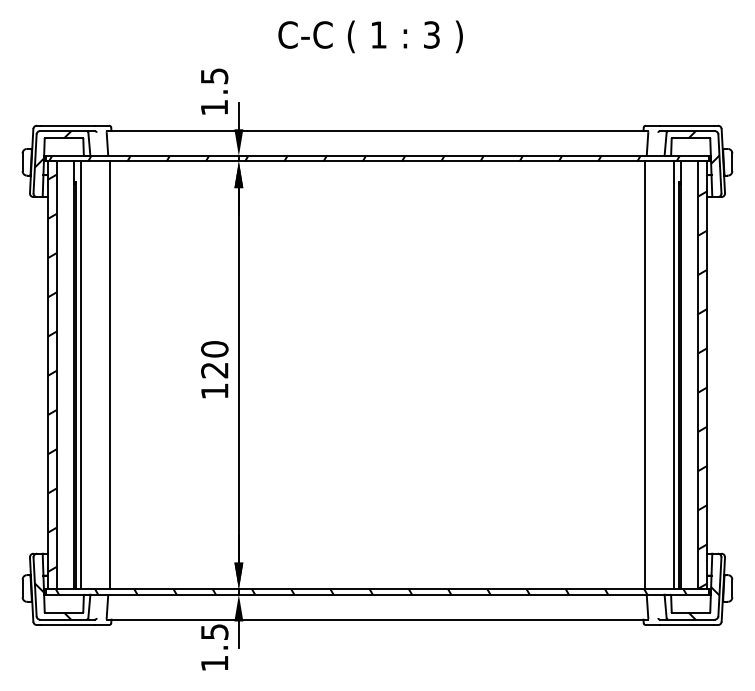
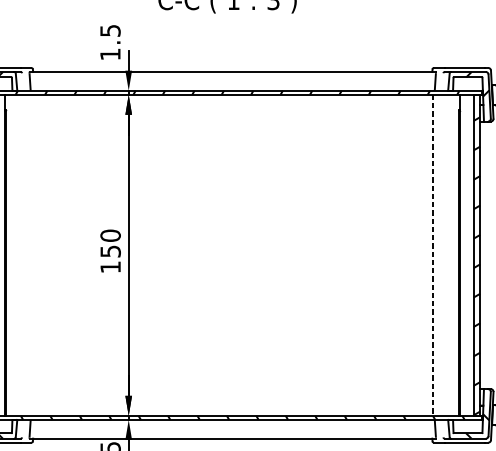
text: (214, 370) -> (110, 251), 120 -> 150
line: (81, 375) -> (10, 255), removed
line: (110, 375) -> (32, 255), removed
line: (644, 375) -> (433, 255), solid -> dashed
line: (673, 375) -> (454, 255), removed

